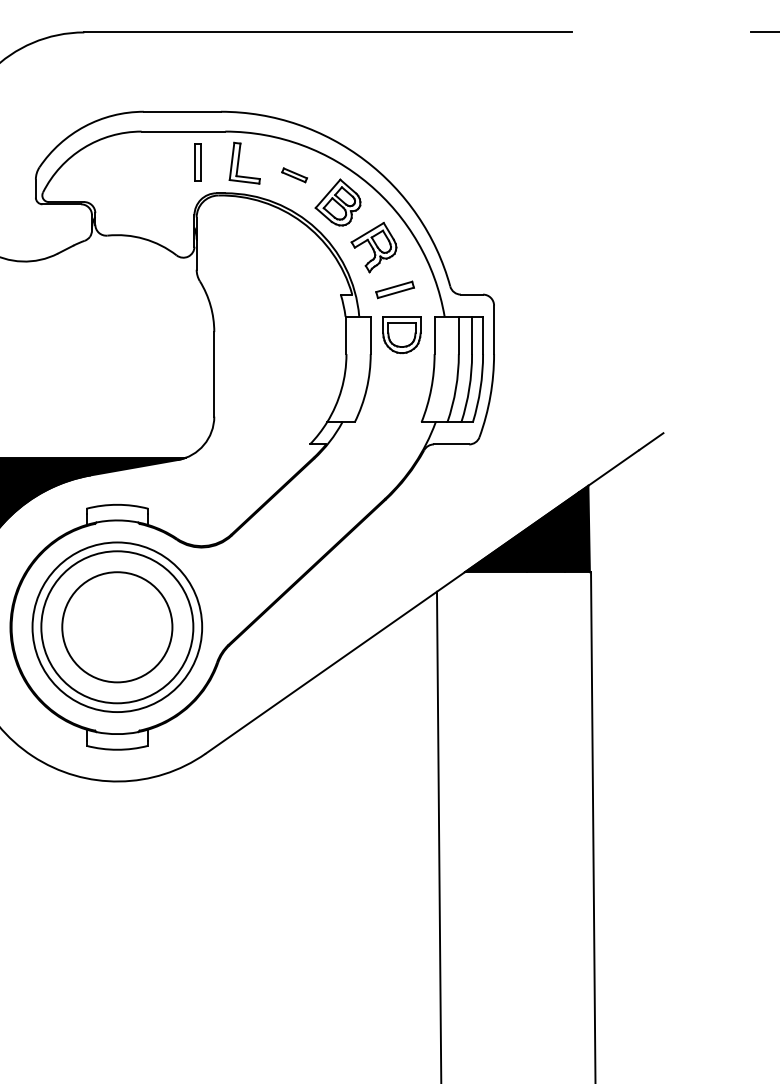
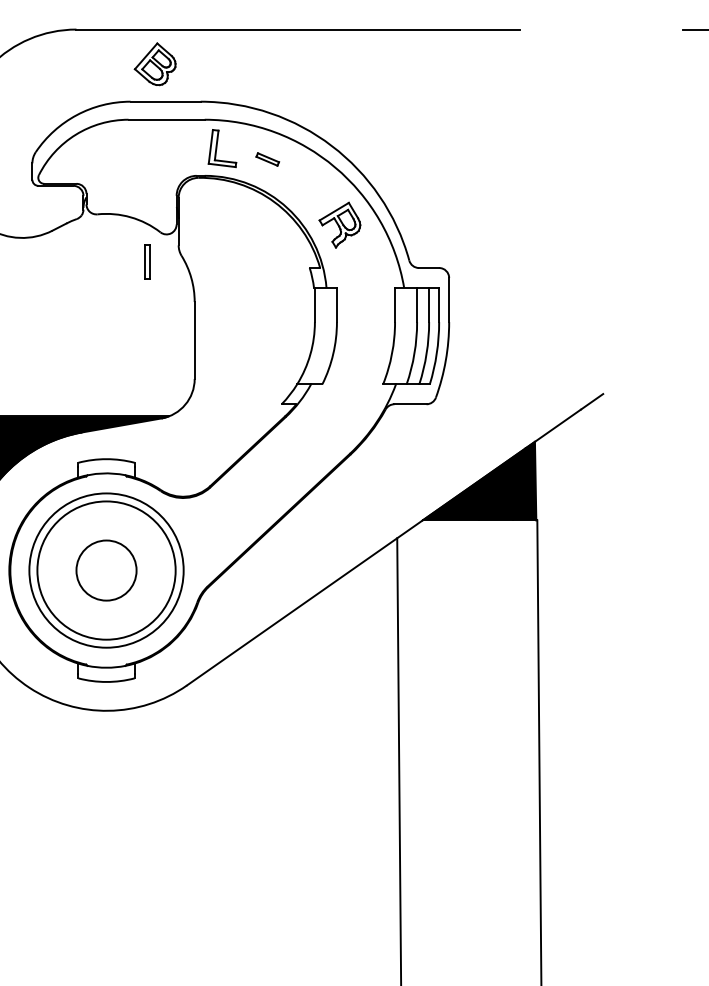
part: (197, 162) -> (147, 261), moved
part: (337, 202) -> (154, 64), moved
part: (394, 289) -> (358, 263), removed
part: (402, 335) -> (365, 305), removed
circle: (117, 627) -> (106, 570), size x0.6

